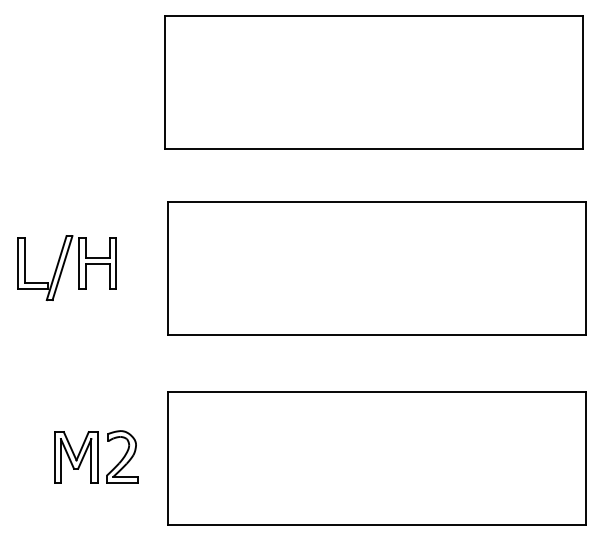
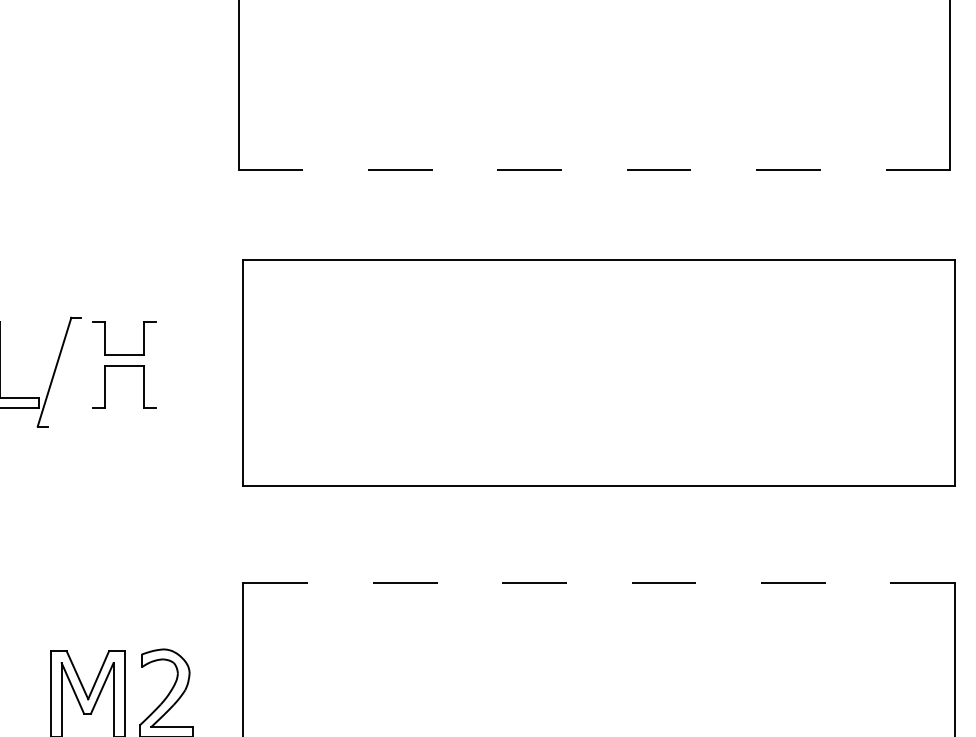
line: (373, 149) -> (593, 170), solid -> dashed
line: (79, 263) -> (93, 364), removed
line: (116, 263) -> (156, 364), removed
line: (62, 268) -> (64, 372), removed
line: (377, 391) -> (600, 582), solid -> dashed

